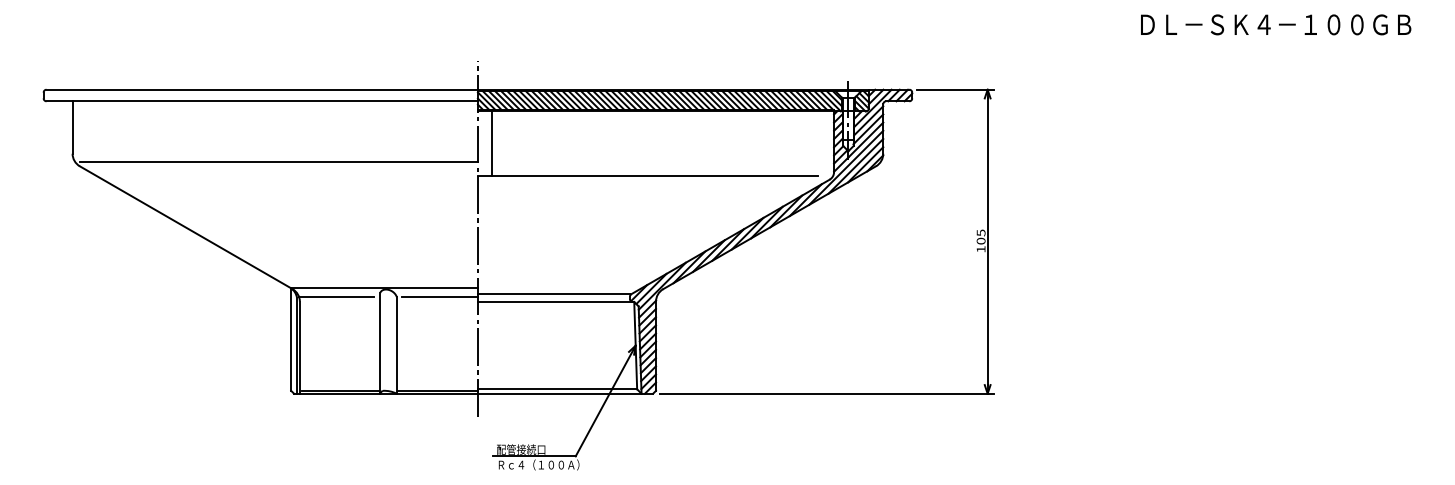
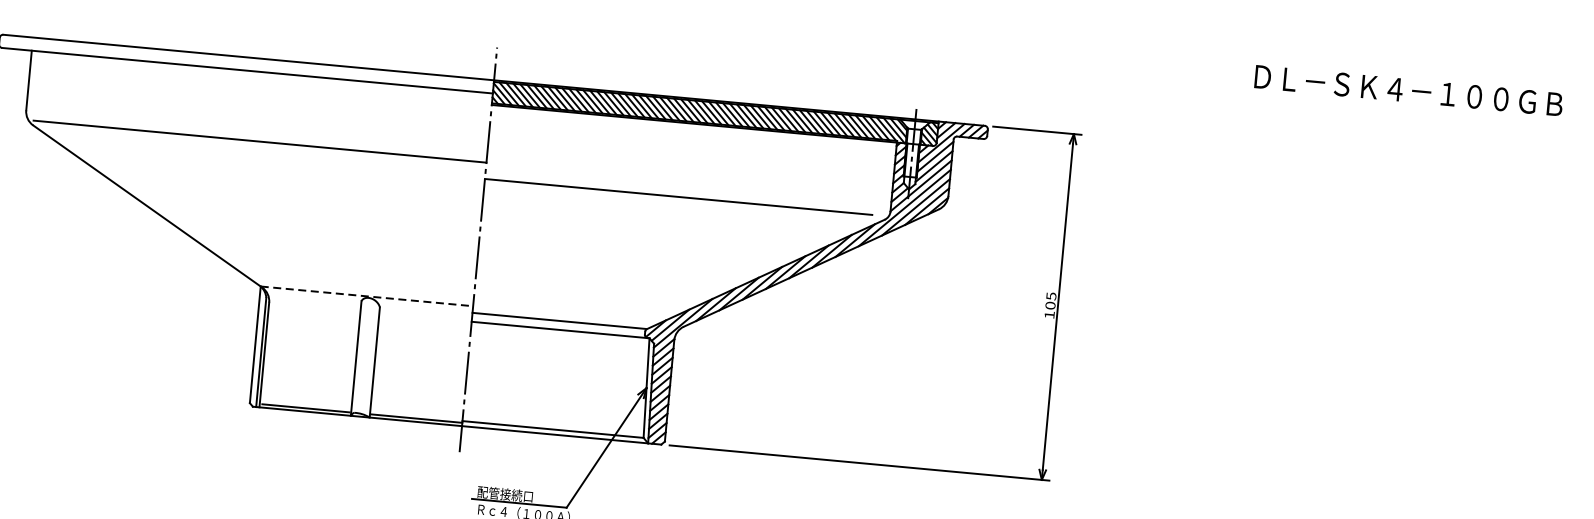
line: (492, 143) -> (504, 143), removed
line: (385, 288) -> (367, 296), solid -> dashed
line: (336, 296) -> (311, 300), removed
line: (439, 296) -> (428, 311), removed

